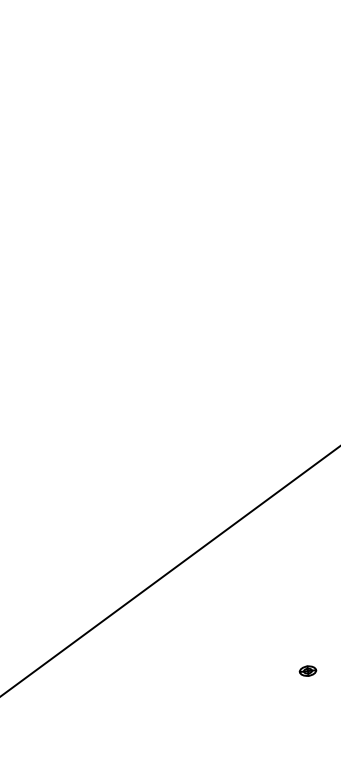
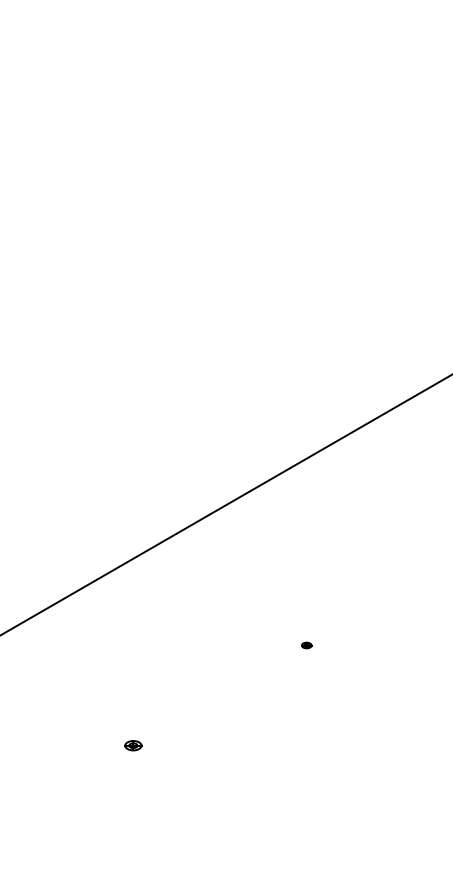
part: (307, 671) -> (306, 645), size x0.6

